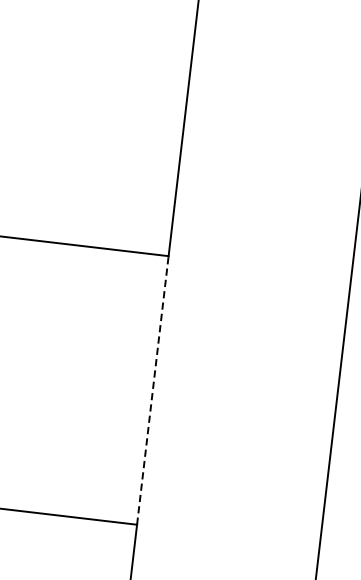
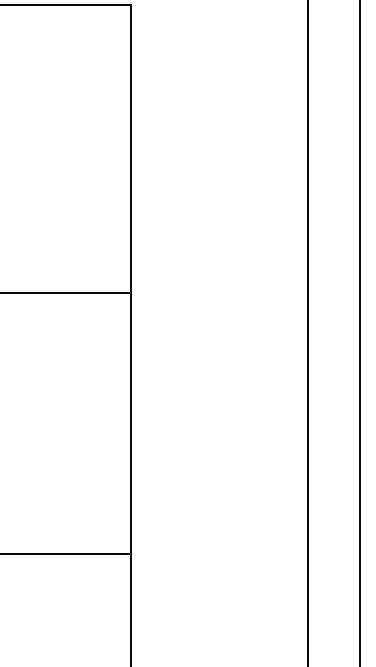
line: (152, 389) -> (130, 422), dashed -> solid

